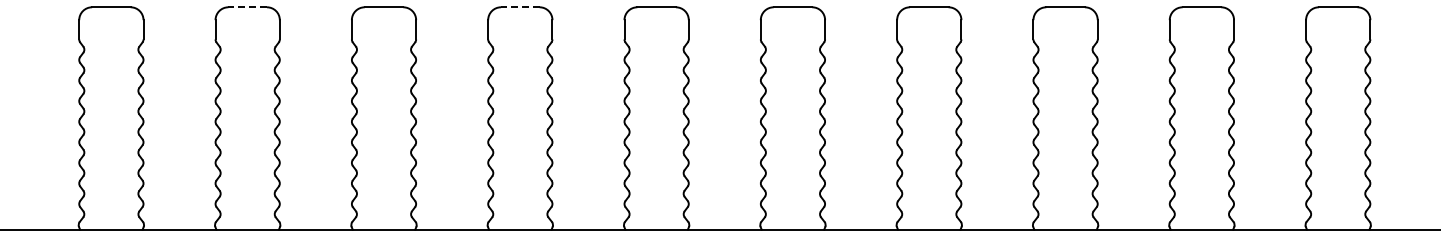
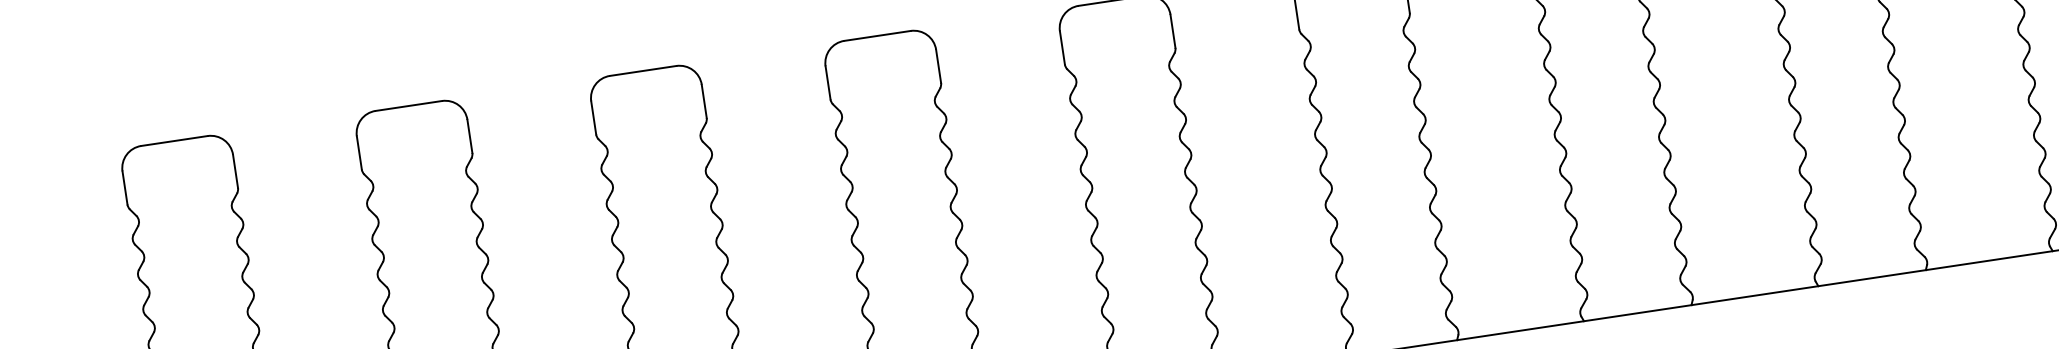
line: (247, 7) -> (408, 106), dashed -> solid
line: (519, 7) -> (876, 36), dashed -> solid

